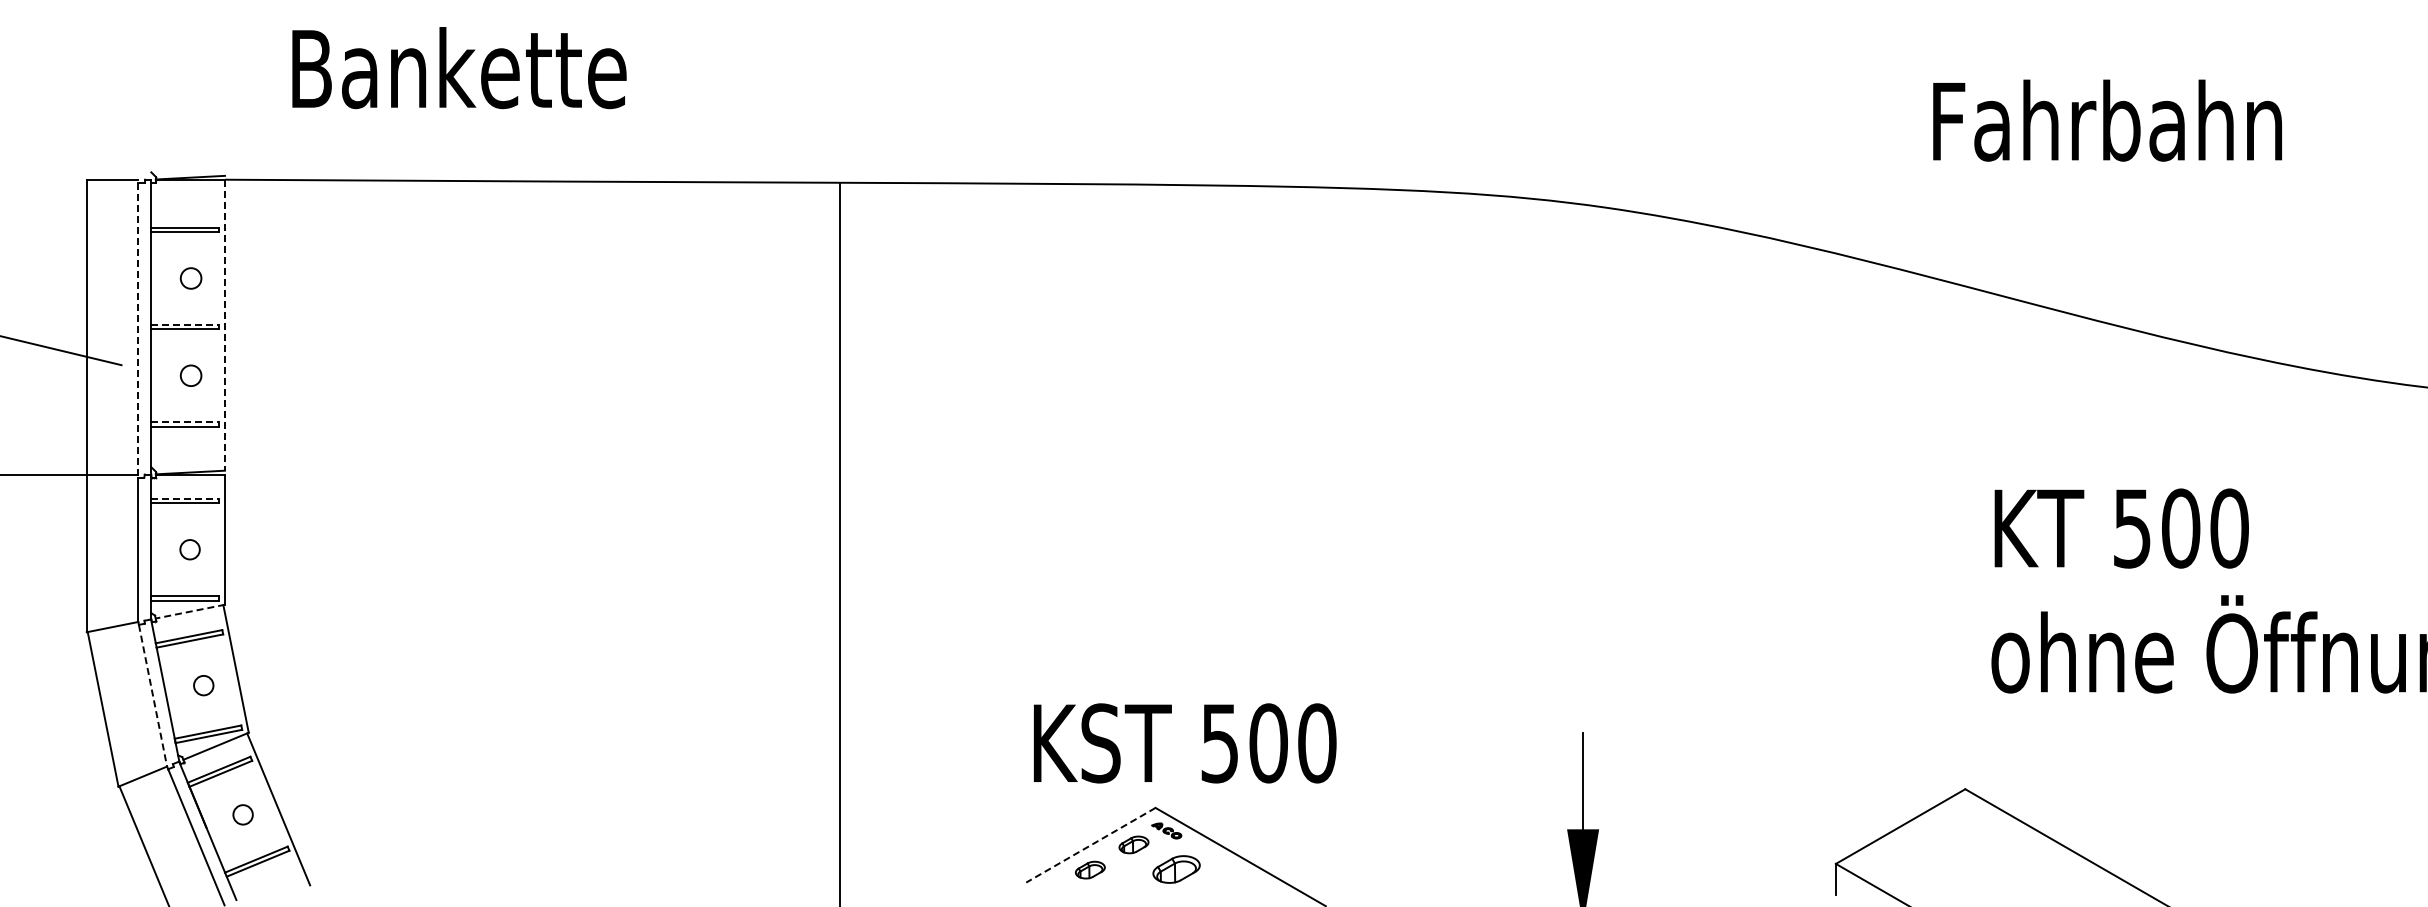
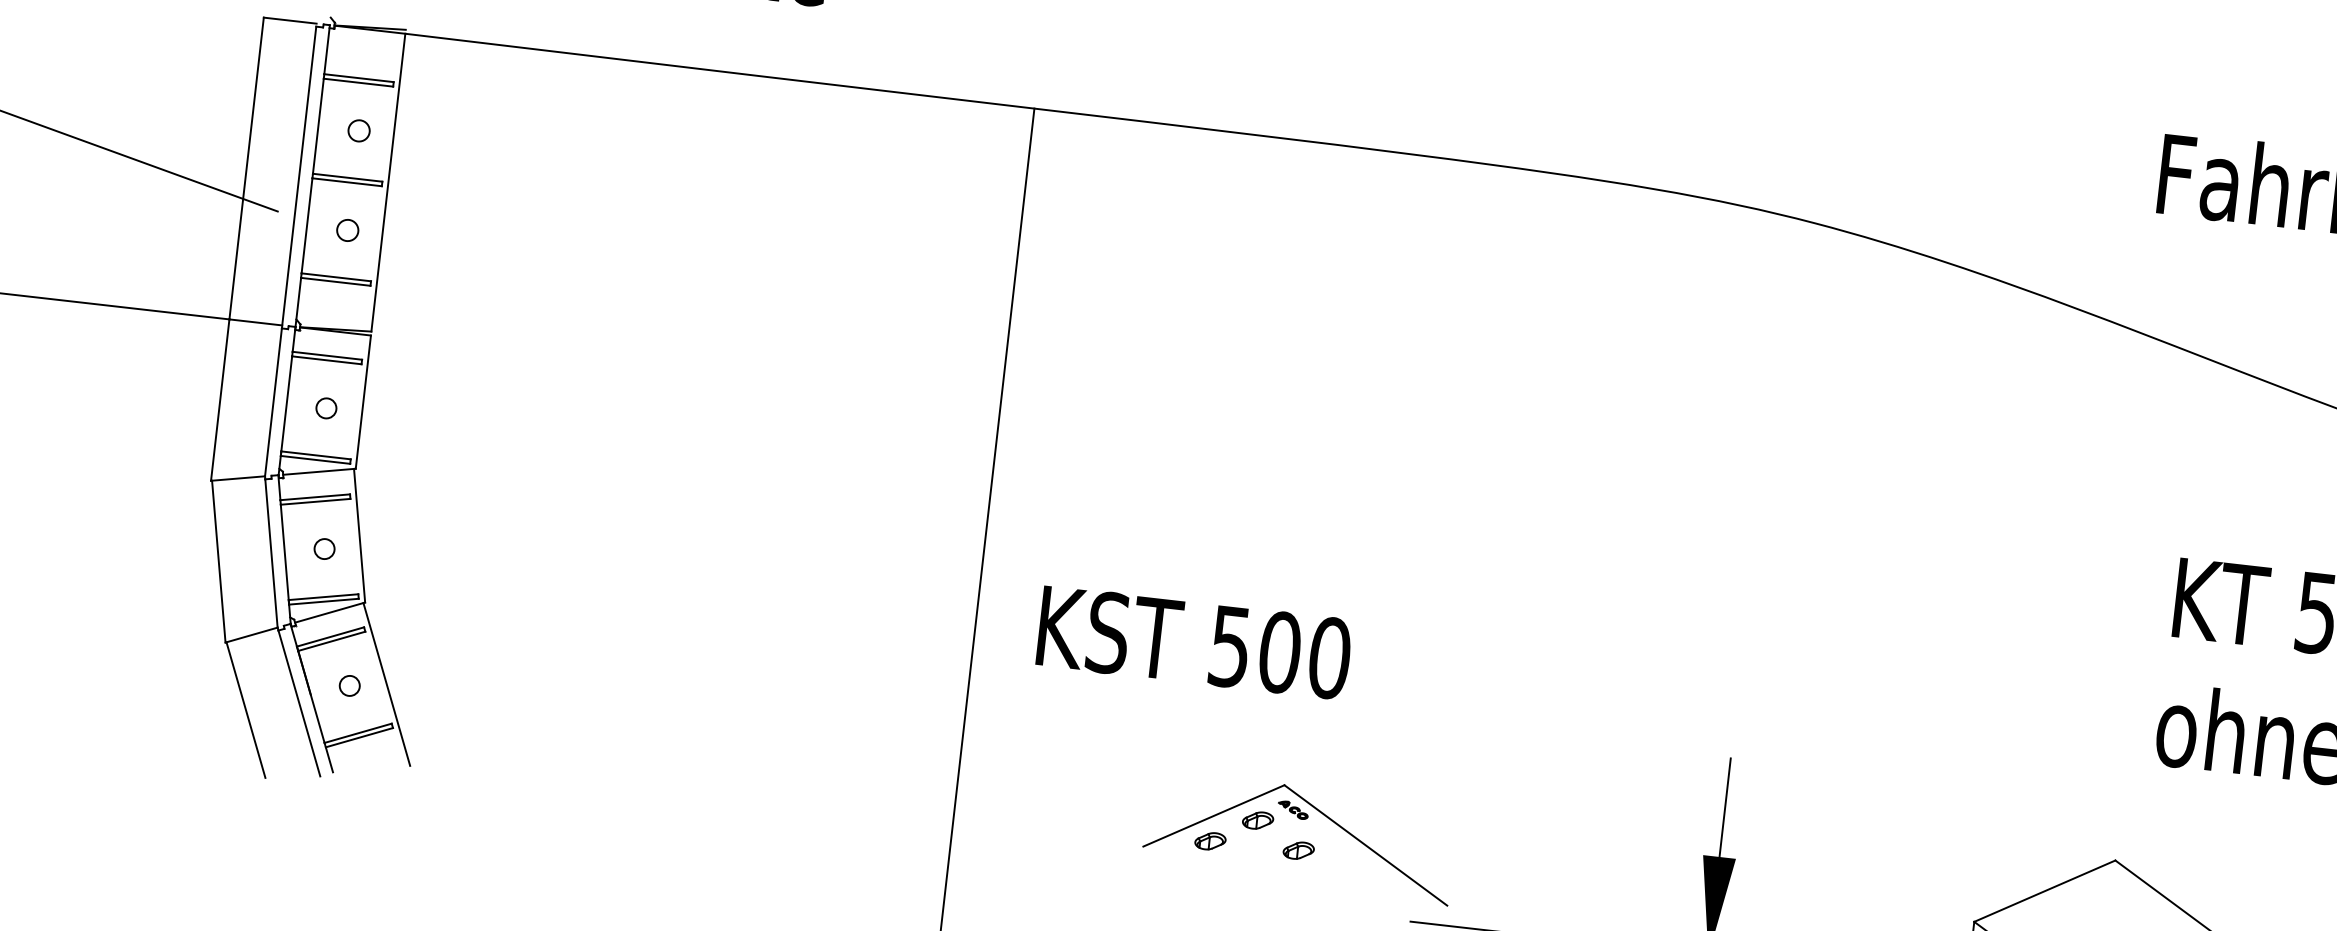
line: (185, 324) -> (348, 177), dashed -> solid
line: (225, 325) -> (388, 183), dashed -> solid
line: (138, 330) -> (299, 177), dashed -> solid
line: (185, 422) -> (336, 277), dashed -> solid
line: (185, 498) -> (327, 355), dashed -> solid
line: (189, 611) -> (318, 471), dashed -> solid
line: (153, 696) -> (271, 554), dashed -> solid
text: (1185, 743) -> (1194, 642), moved
line: (1090, 845) -> (1213, 816), dashed -> solid
part: (1176, 869) -> (1298, 850), size x0.62

